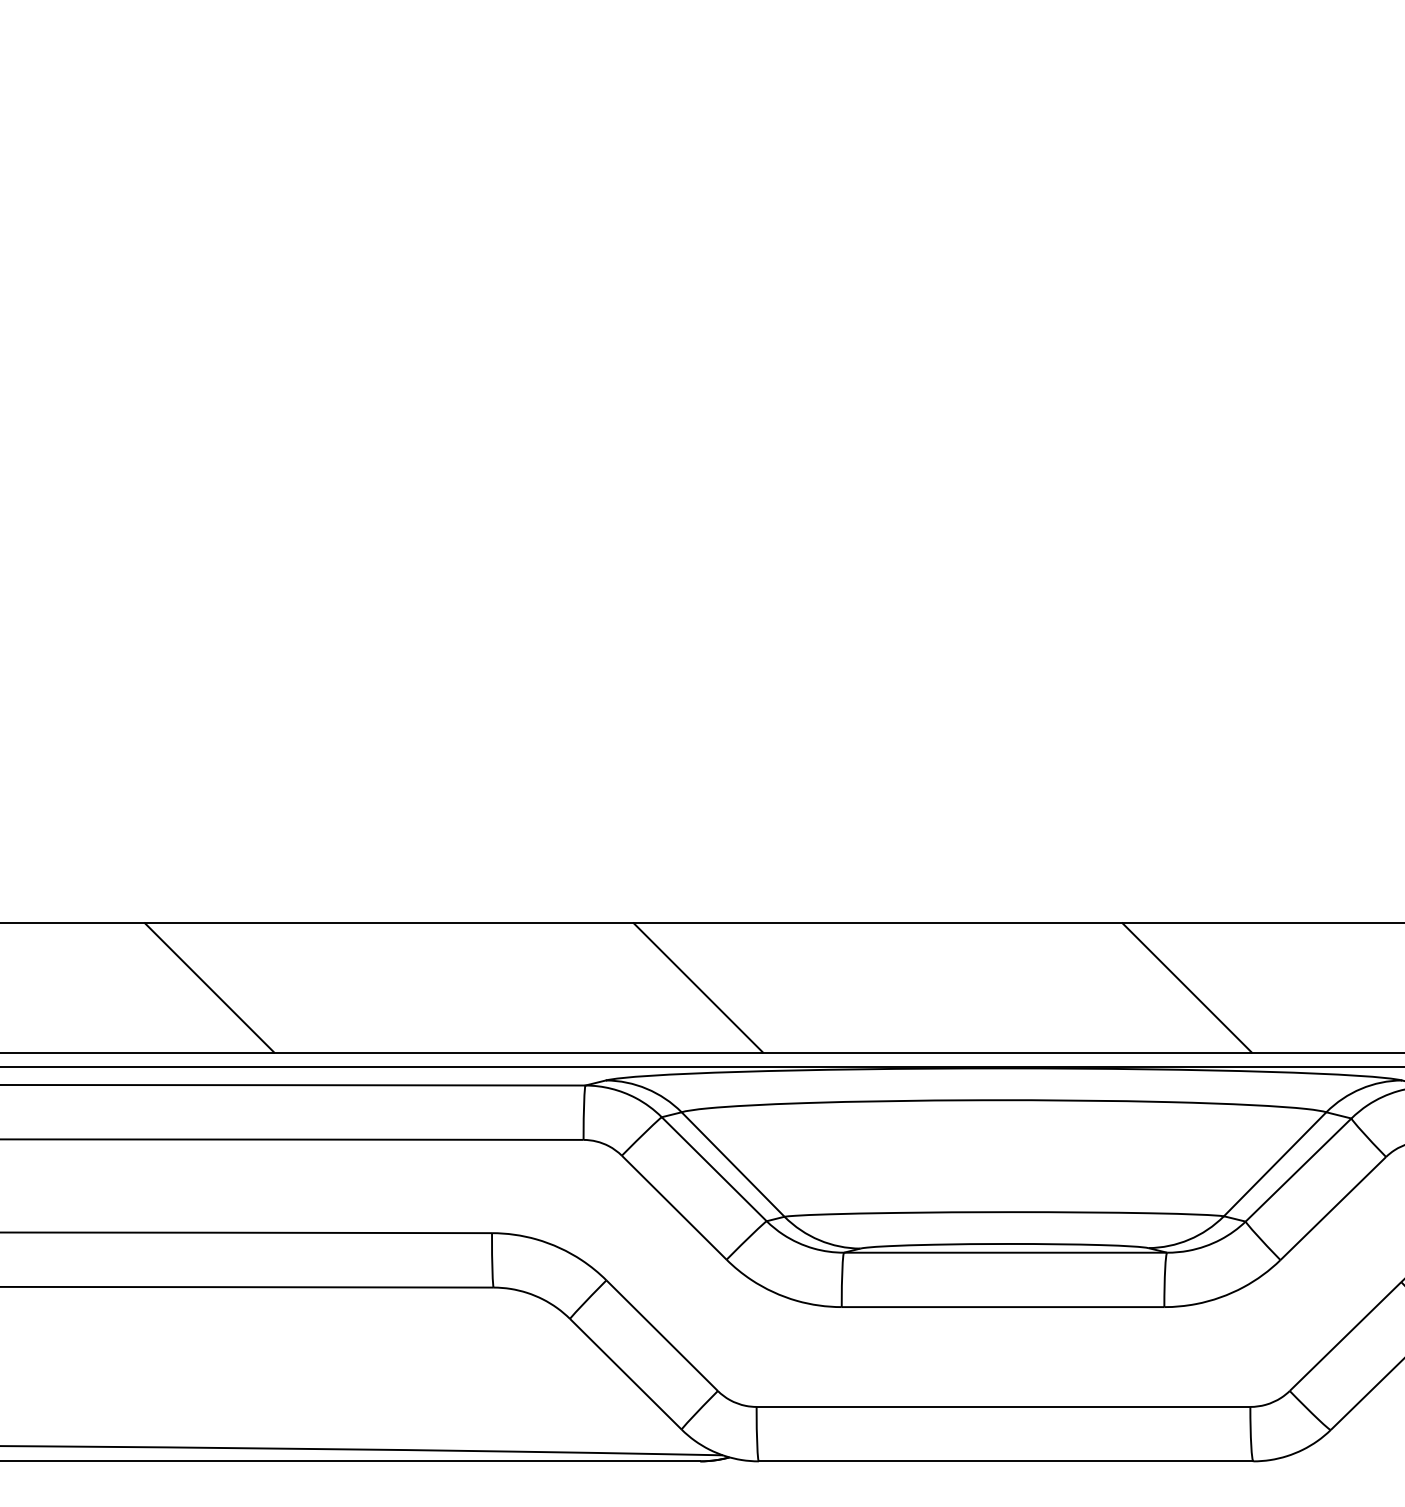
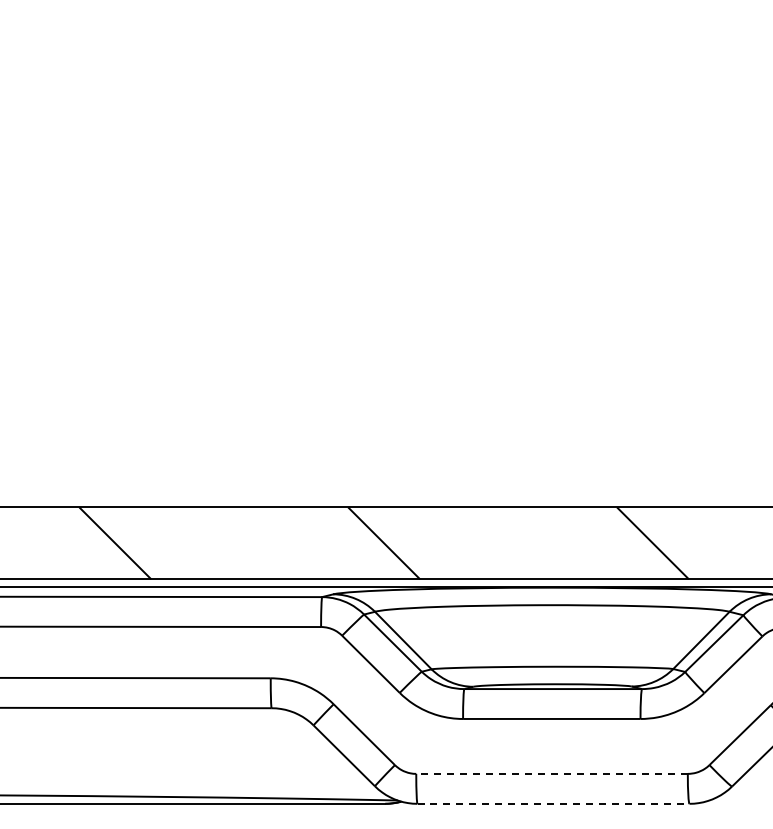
line: (1004, 1406) -> (552, 773), solid -> dashed
line: (1006, 1460) -> (553, 803), solid -> dashed

